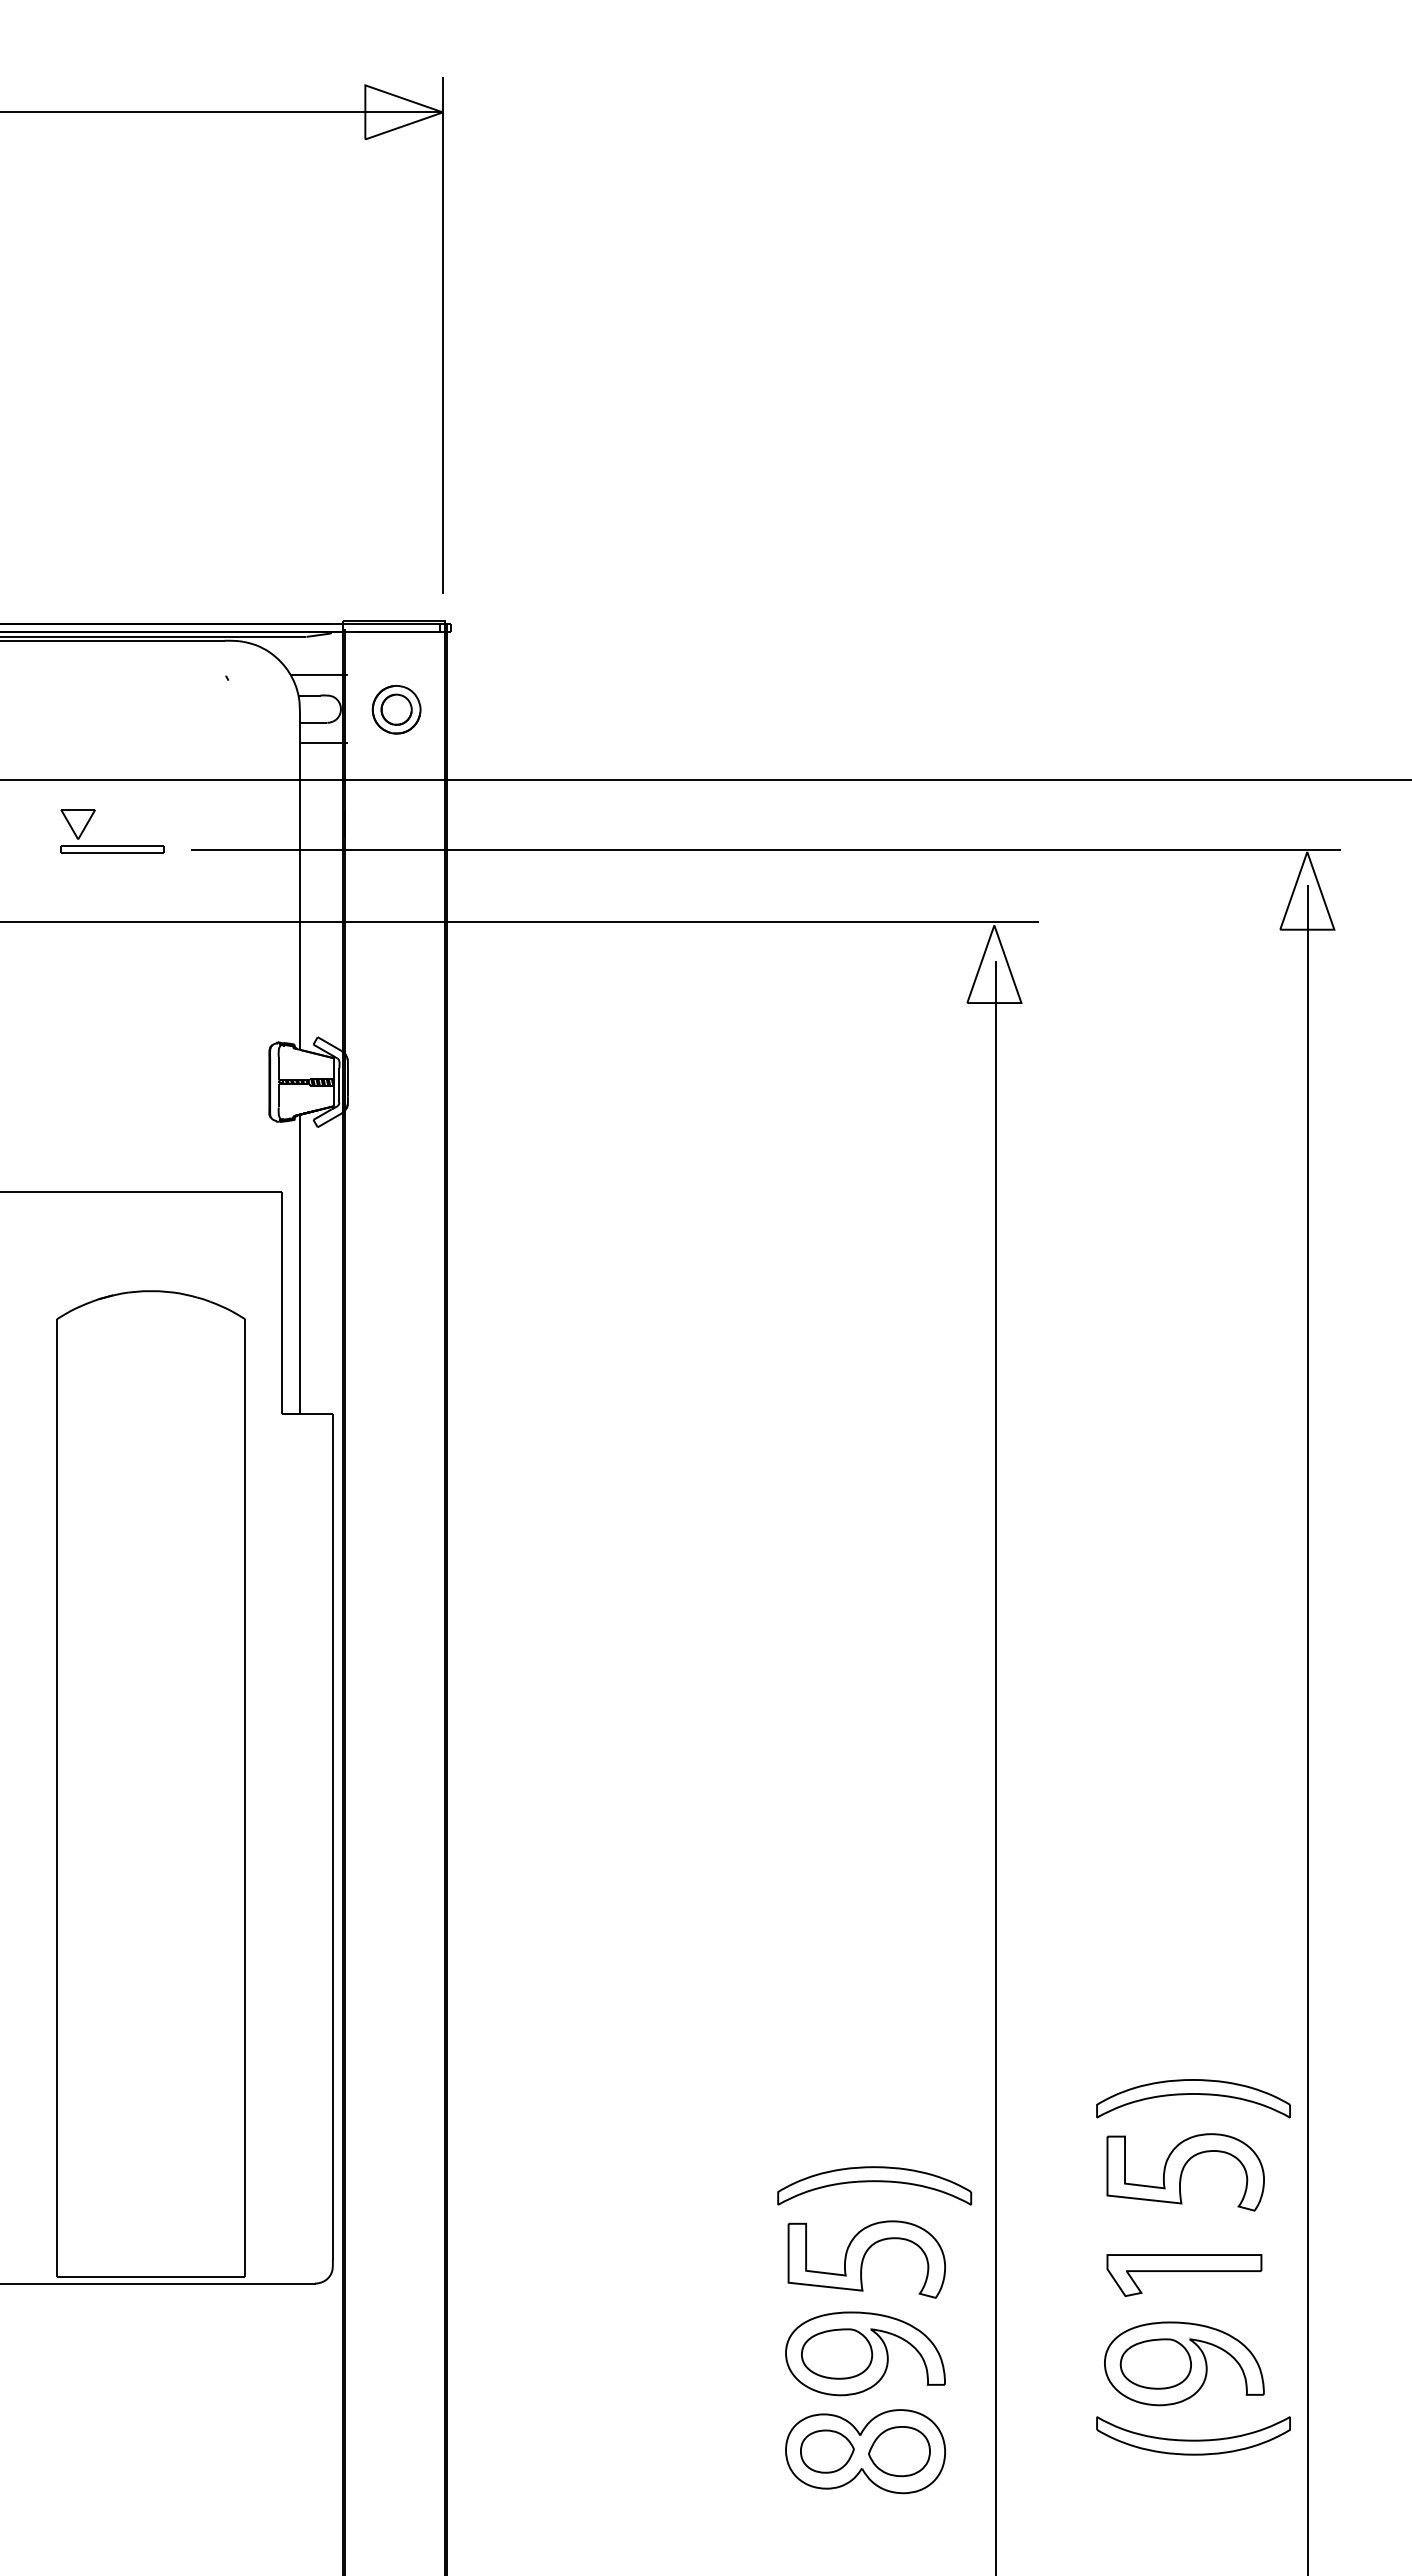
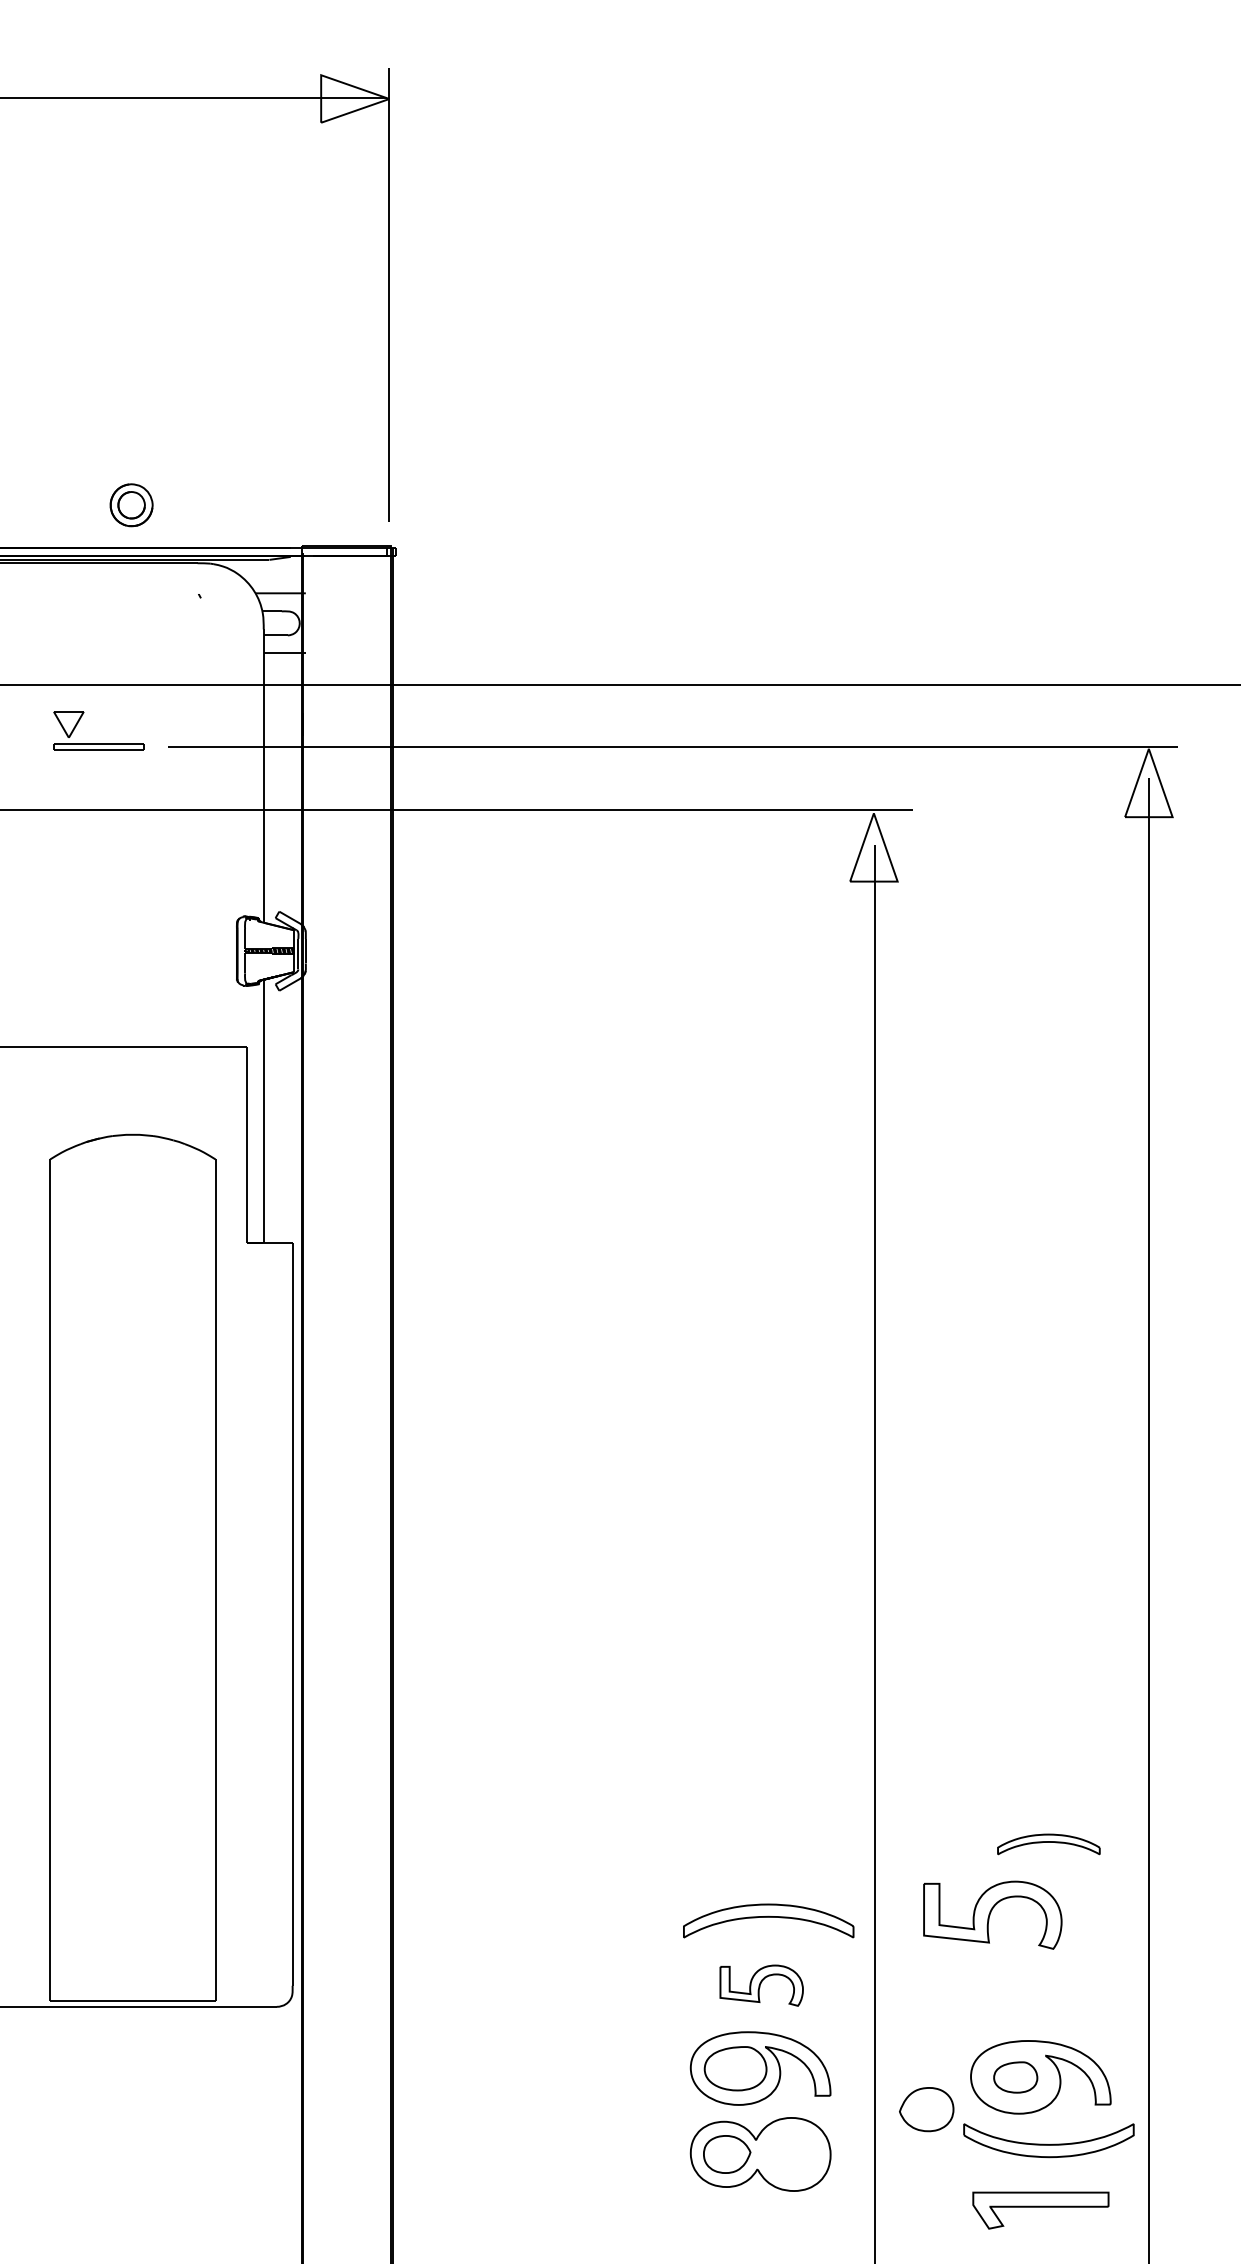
part: (396, 709) -> (131, 505), moved
part: (1193, 2098) -> (1048, 1844), size x0.6
part: (1185, 2172) -> (992, 1915), moved
part: (866, 2259) -> (761, 1985), size x0.6
part: (1184, 2275) -> (1040, 2210), moved
part: (1155, 2363) -> (1015, 2077), size x0.7
part: (899, 2451) -> (926, 2109), moved

